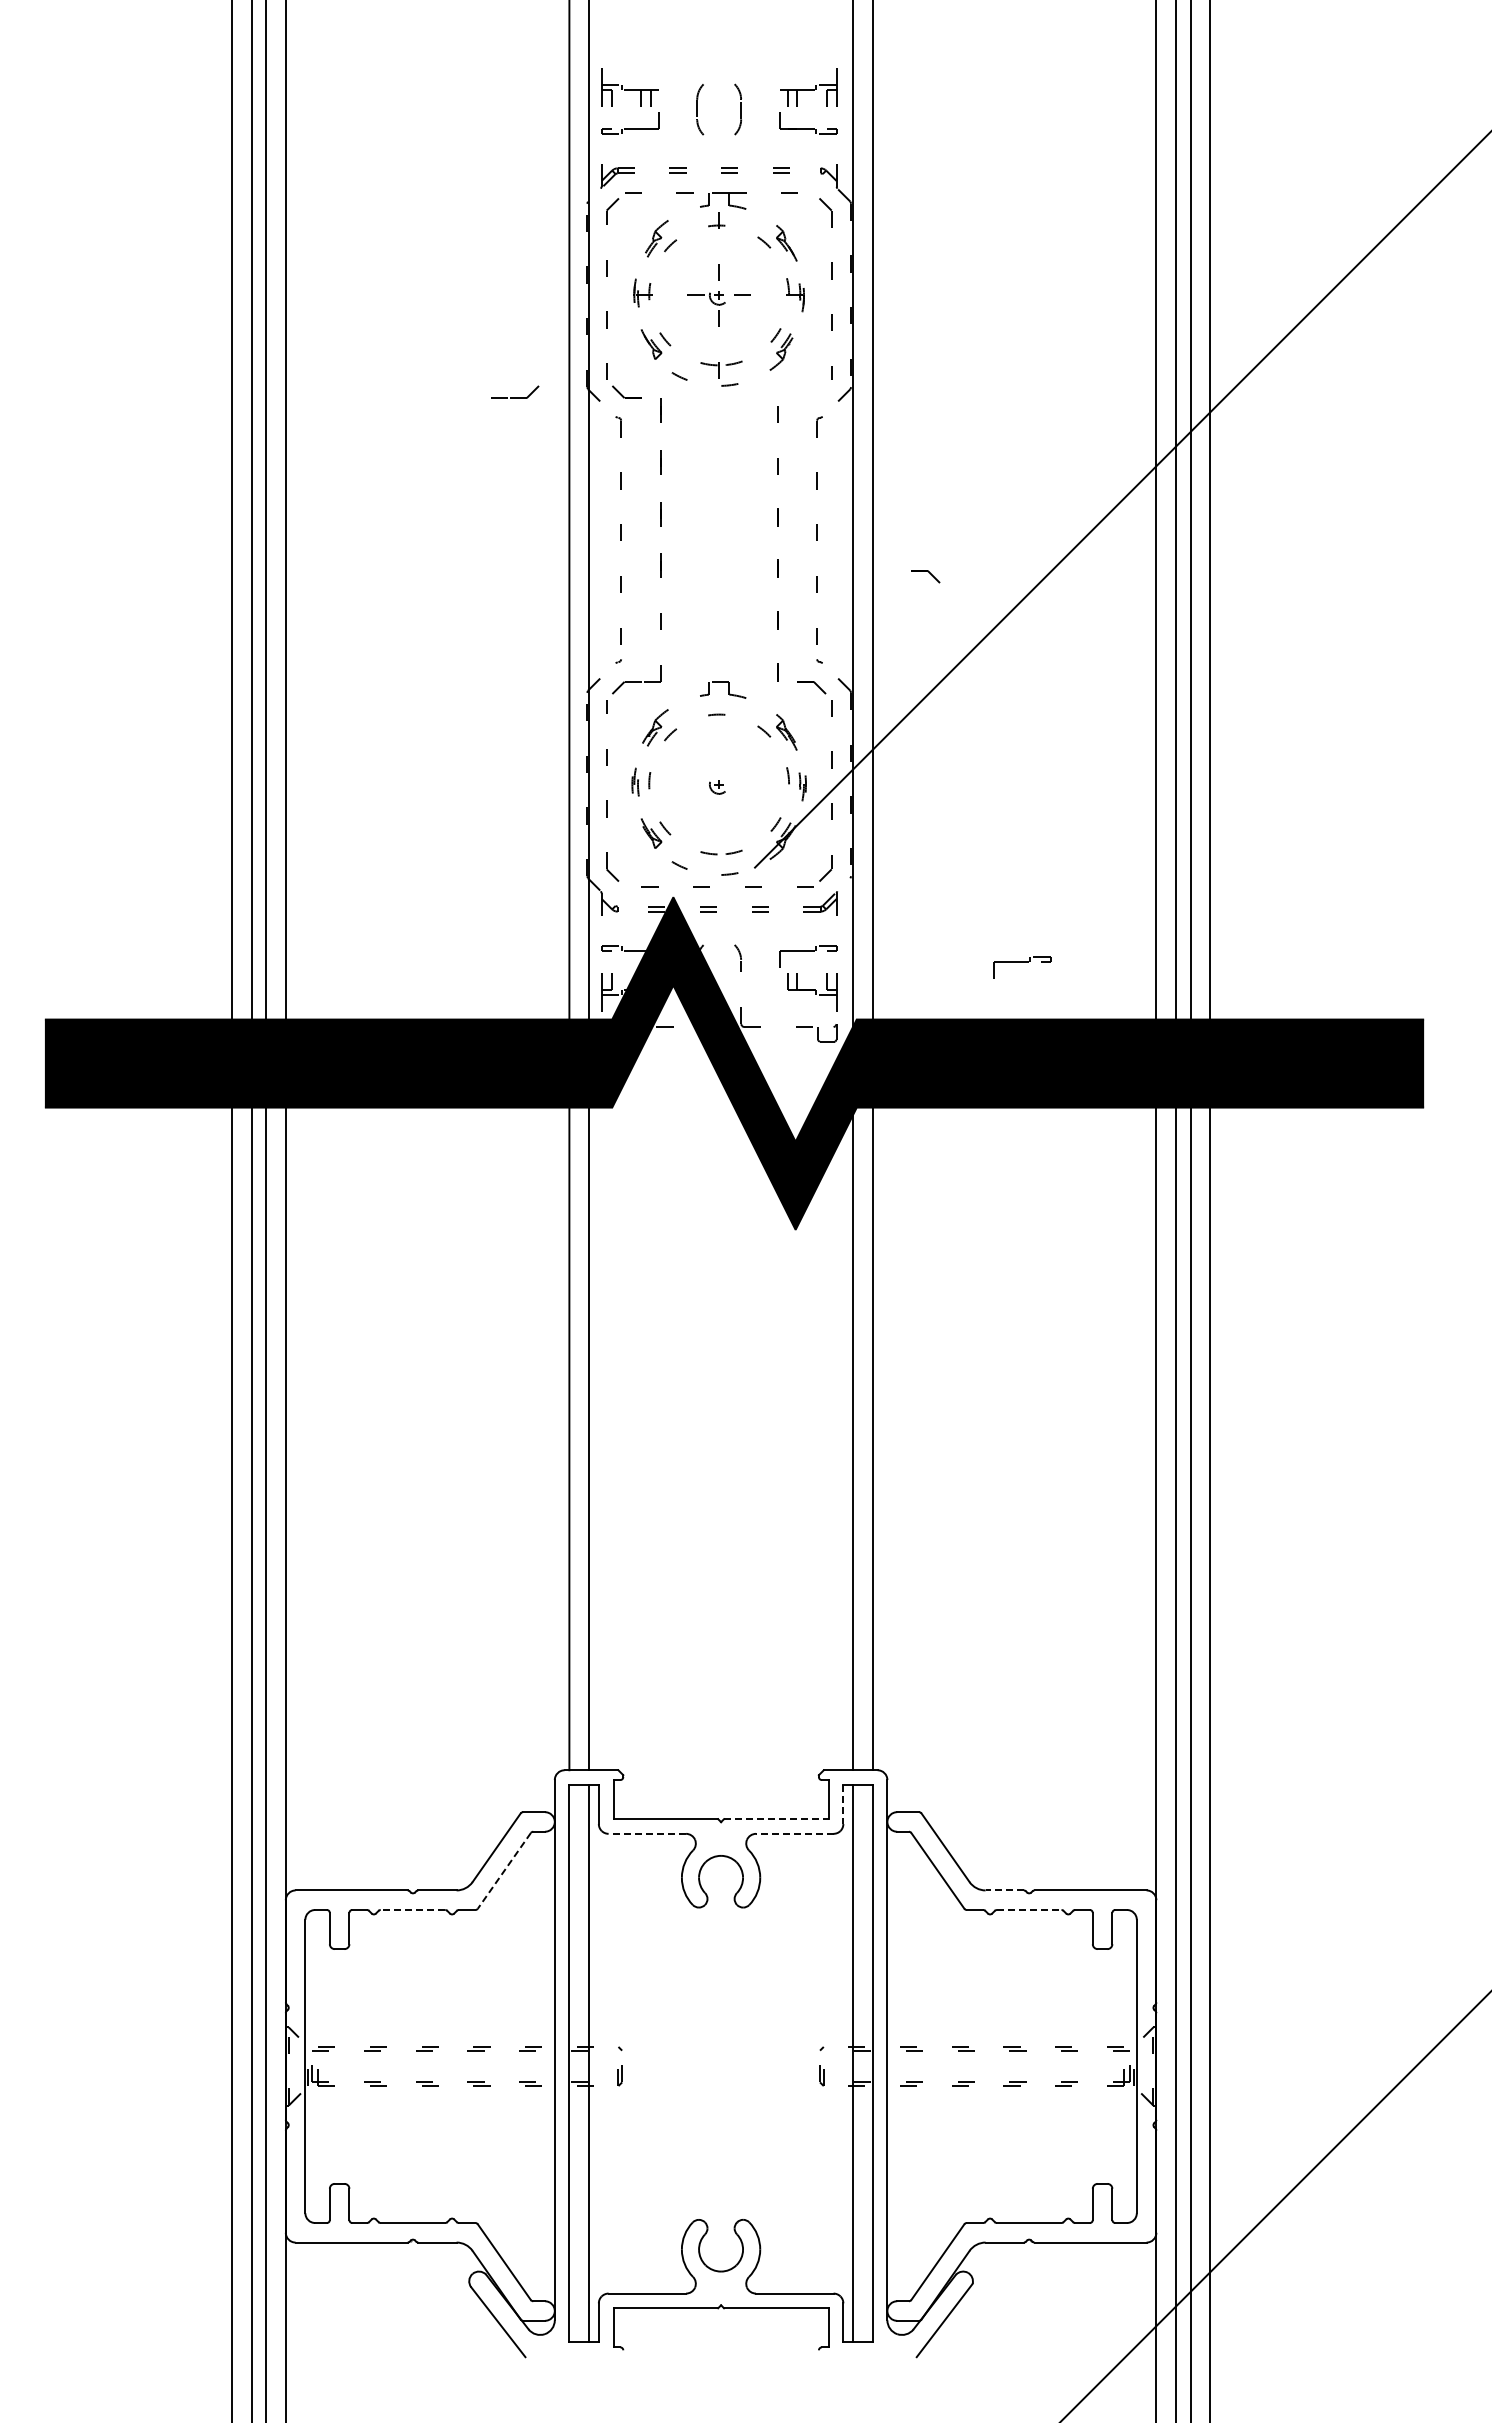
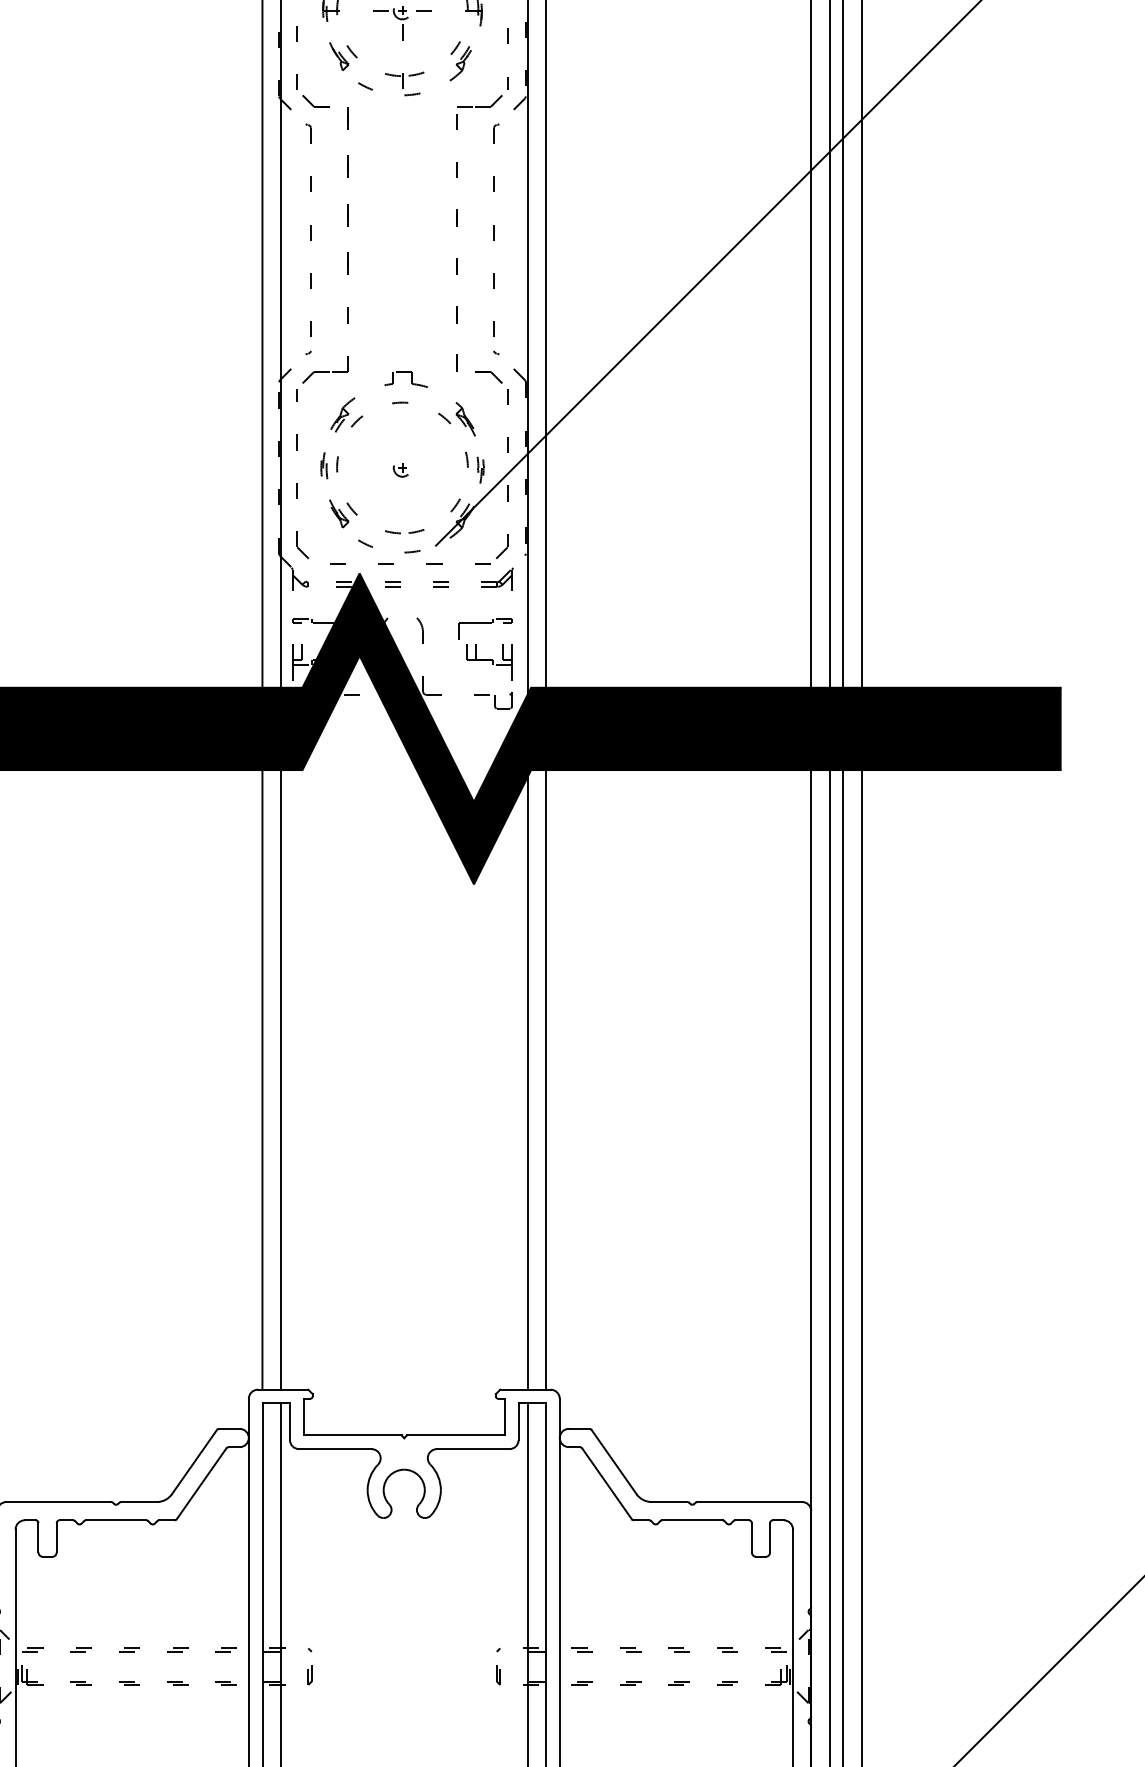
part: (515, 391) -> (480, 100), moved
part: (925, 576) -> (595, 273), removed
part: (1022, 967) -> (686, 639), removed
line: (843, 1804) -> (518, 1421), dashed -> solid
line: (776, 1819) -> (456, 1435), dashed -> solid
line: (647, 1833) -> (335, 1448), dashed -> solid
line: (794, 1833) -> (472, 1448), dashed -> solid
line: (504, 1871) -> (201, 1484), dashed -> solid
line: (1004, 1890) -> (669, 1502), dashed -> solid
line: (412, 1910) -> (115, 1520), dashed -> solid
line: (1029, 1910) -> (692, 1520), dashed -> solid

